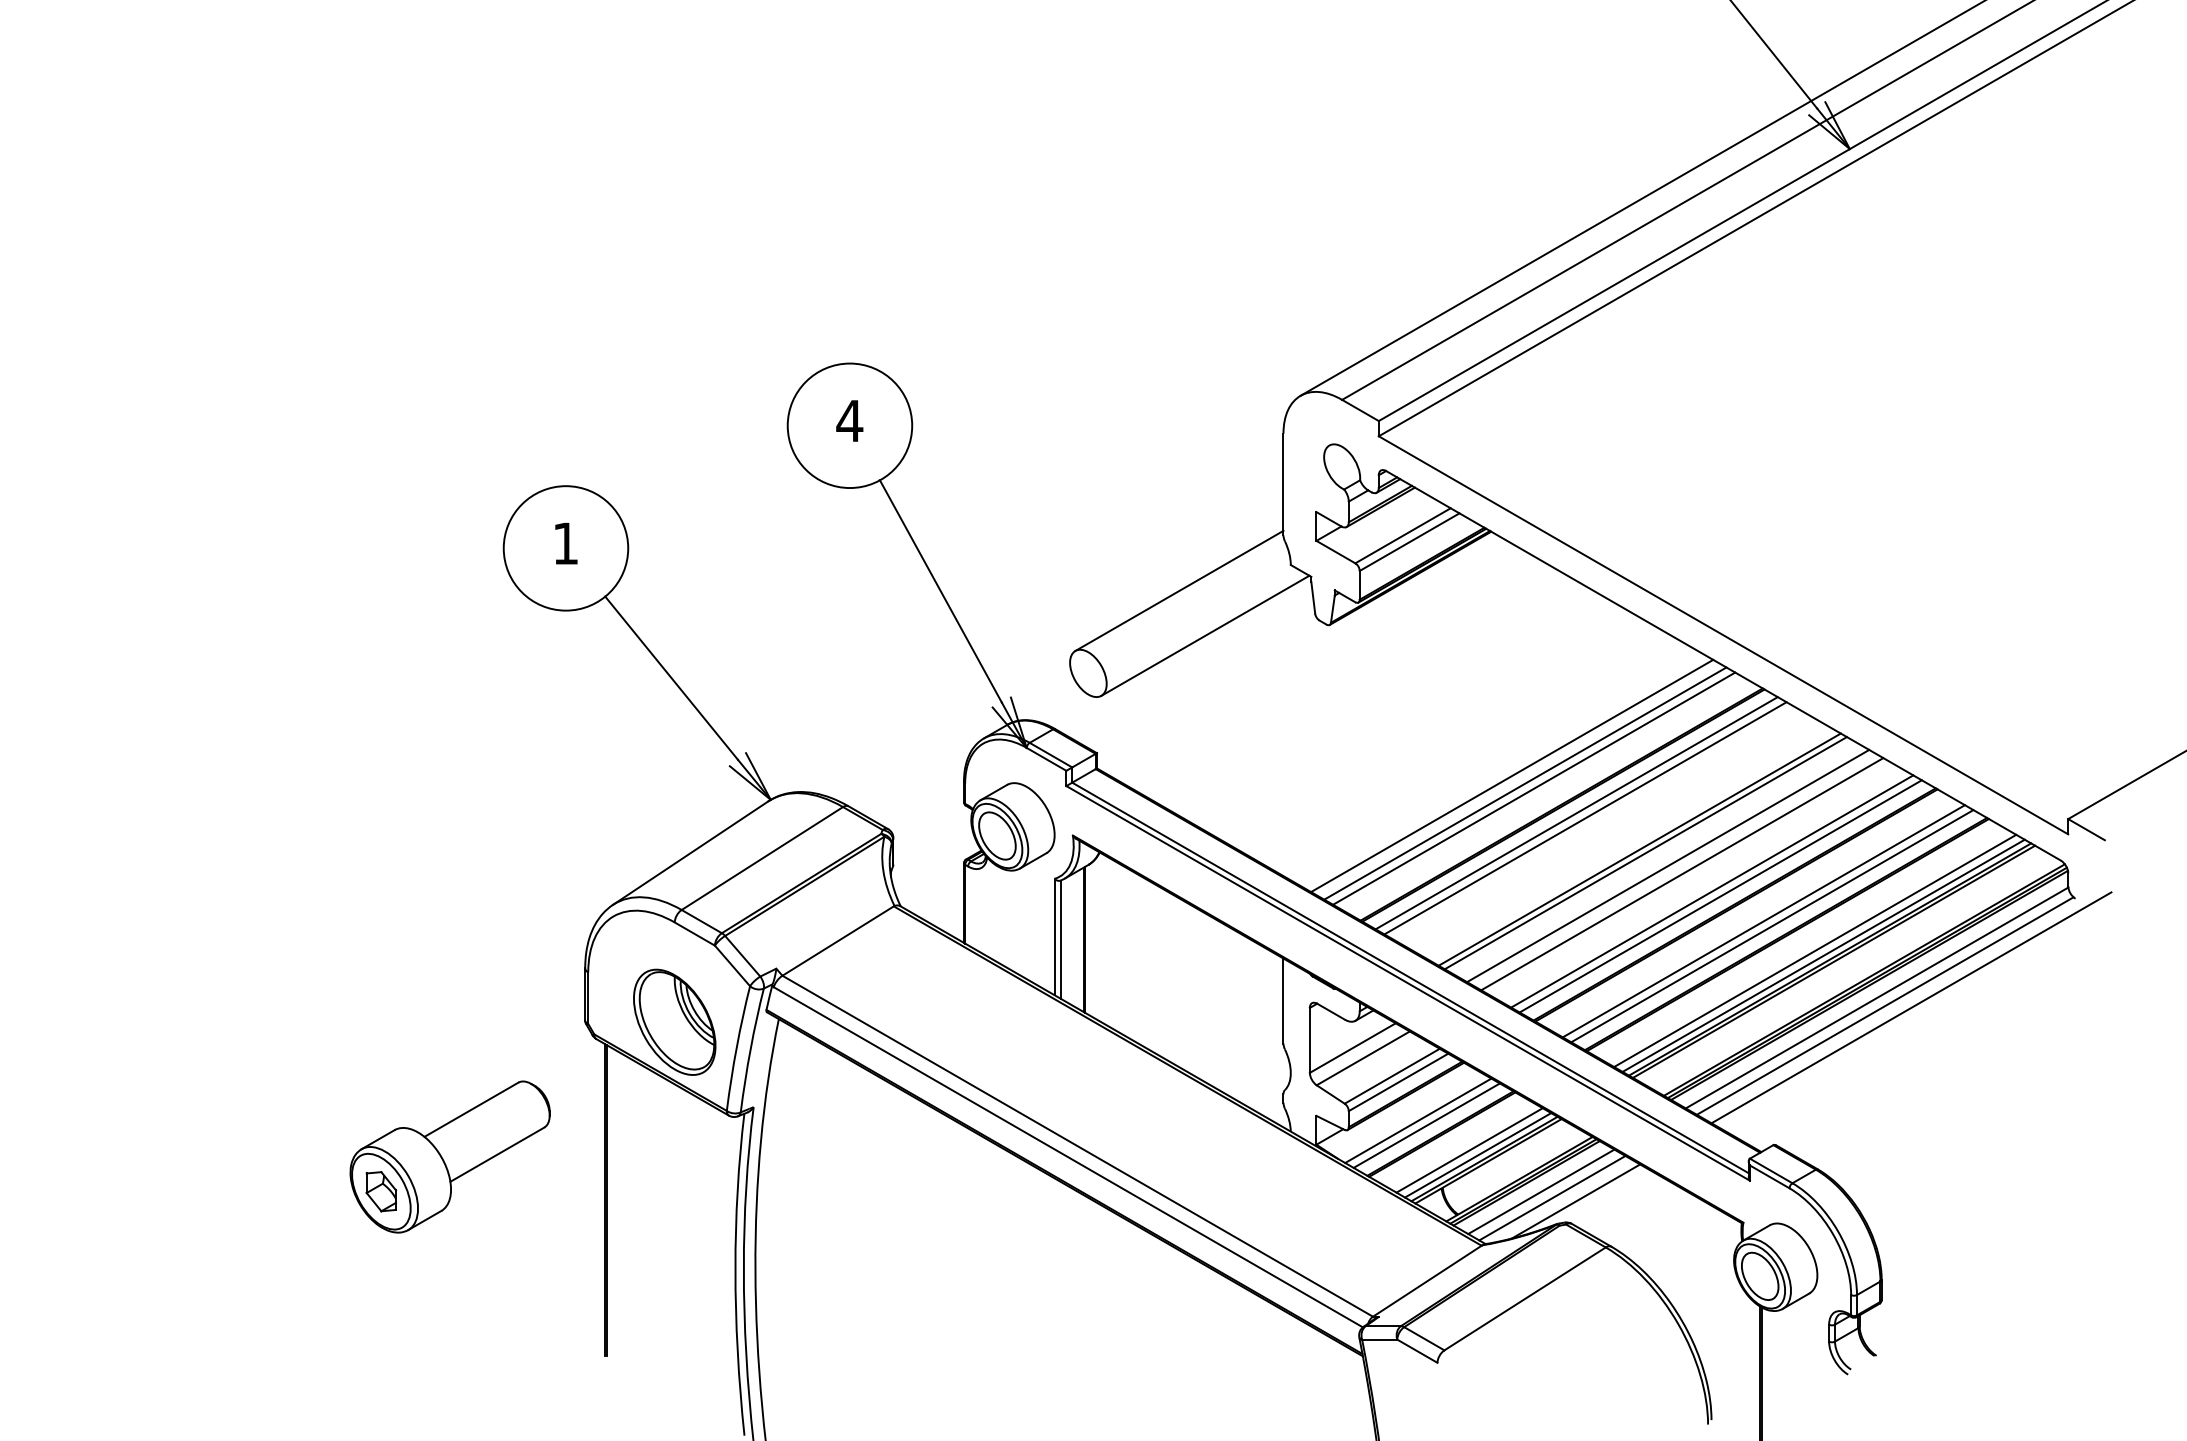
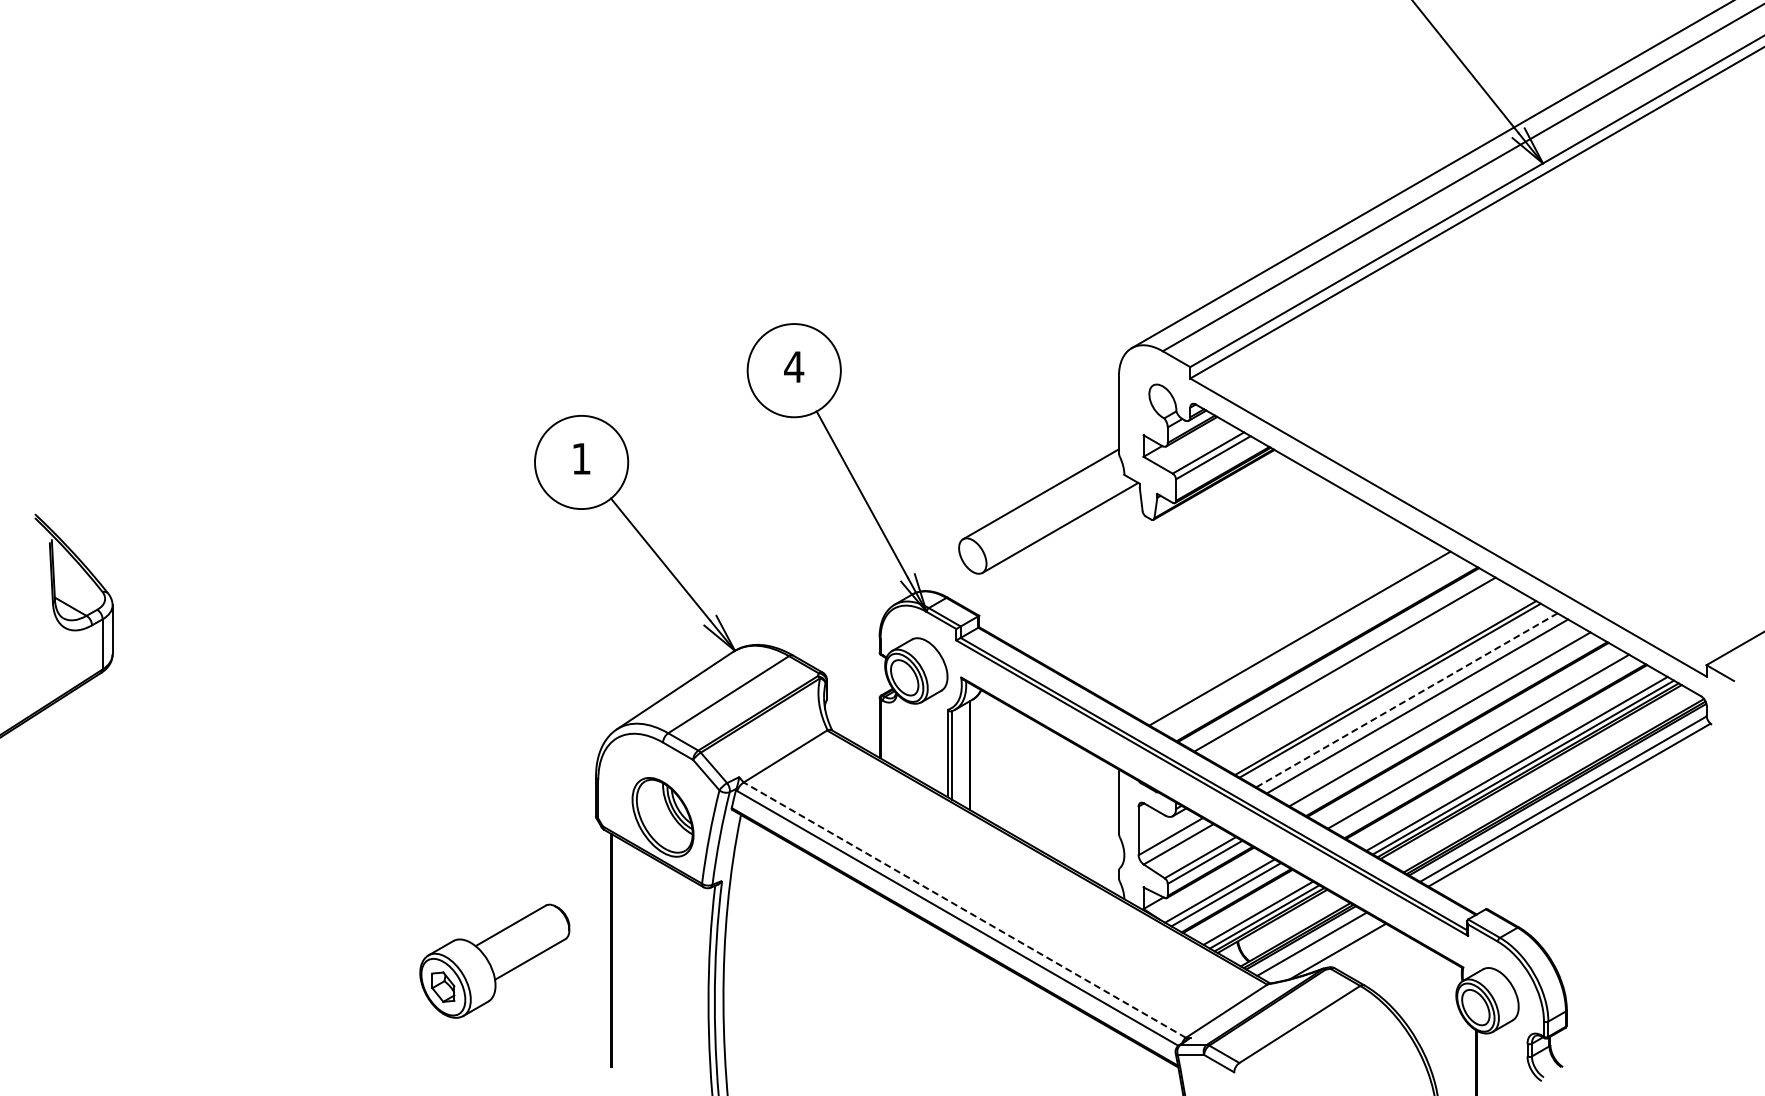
line: (1511, 775) -> (1289, 632), removed
line: (1533, 788) -> (1306, 642), removed
line: (1576, 812) -> (1338, 660), removed
line: (1667, 866) -> (1406, 700), solid -> dashed
line: (1719, 895) -> (1445, 722), removed
line: (1771, 926) -> (1484, 745), removed
line: (1910, 1007) -> (1588, 806), removed
line: (1077, 1145) -> (964, 909), solid -> dashed
part: (449, 1156) -> (494, 960), moved
line: (1552, 1197) -> (1320, 948), removed

